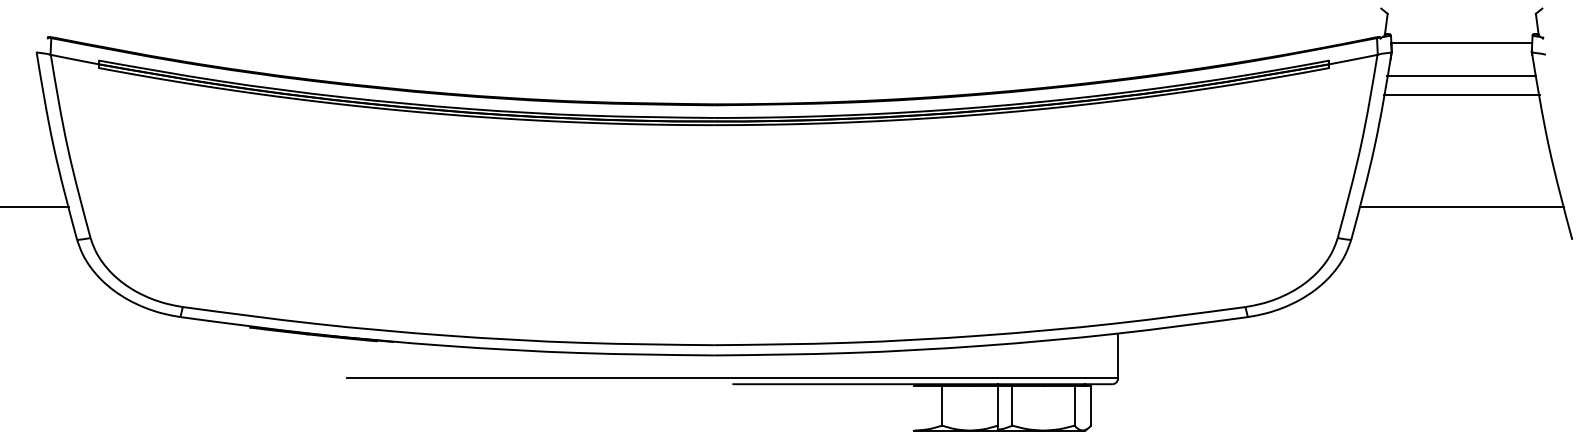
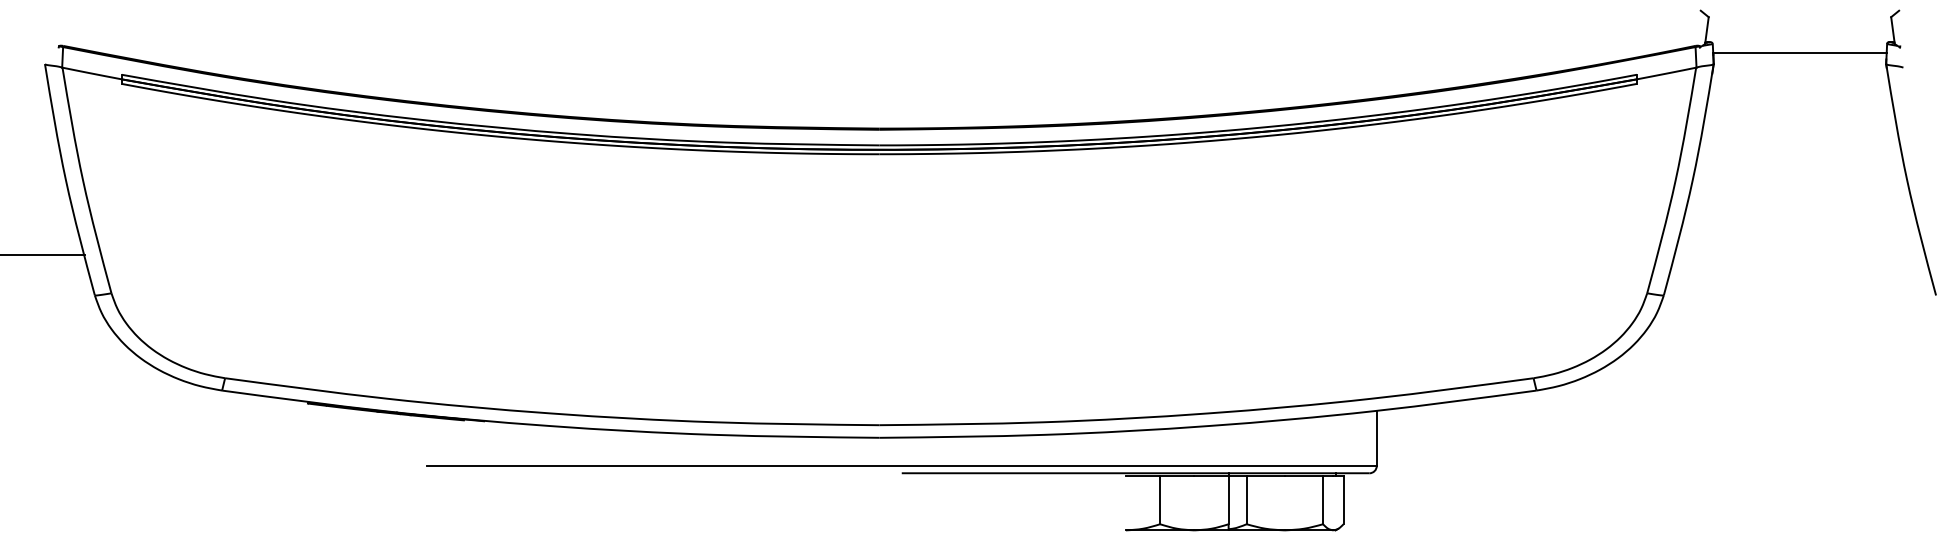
line: (1461, 75) -> (1799, 93), removed
line: (1461, 94) -> (1799, 116), removed
line: (1461, 206) -> (1799, 254), removed

